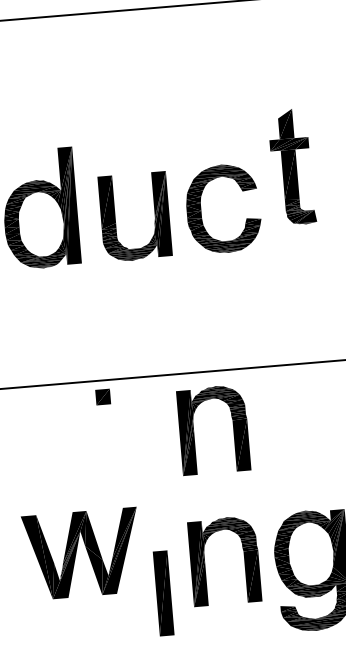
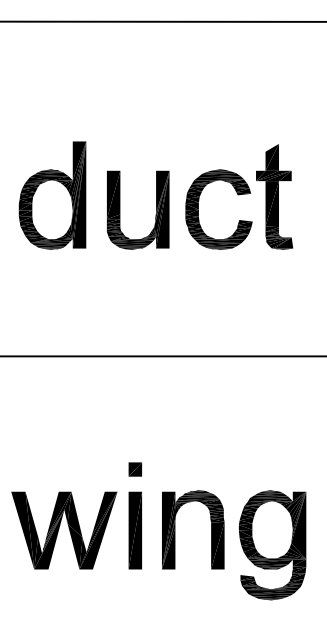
part: (291, 166) -> (274, 196), moved
part: (102, 397) -> (134, 469), moved
part: (194, 431) -> (175, 409), removed
part: (82, 553) -> (64, 530), moved
part: (162, 593) -> (134, 530), moved

